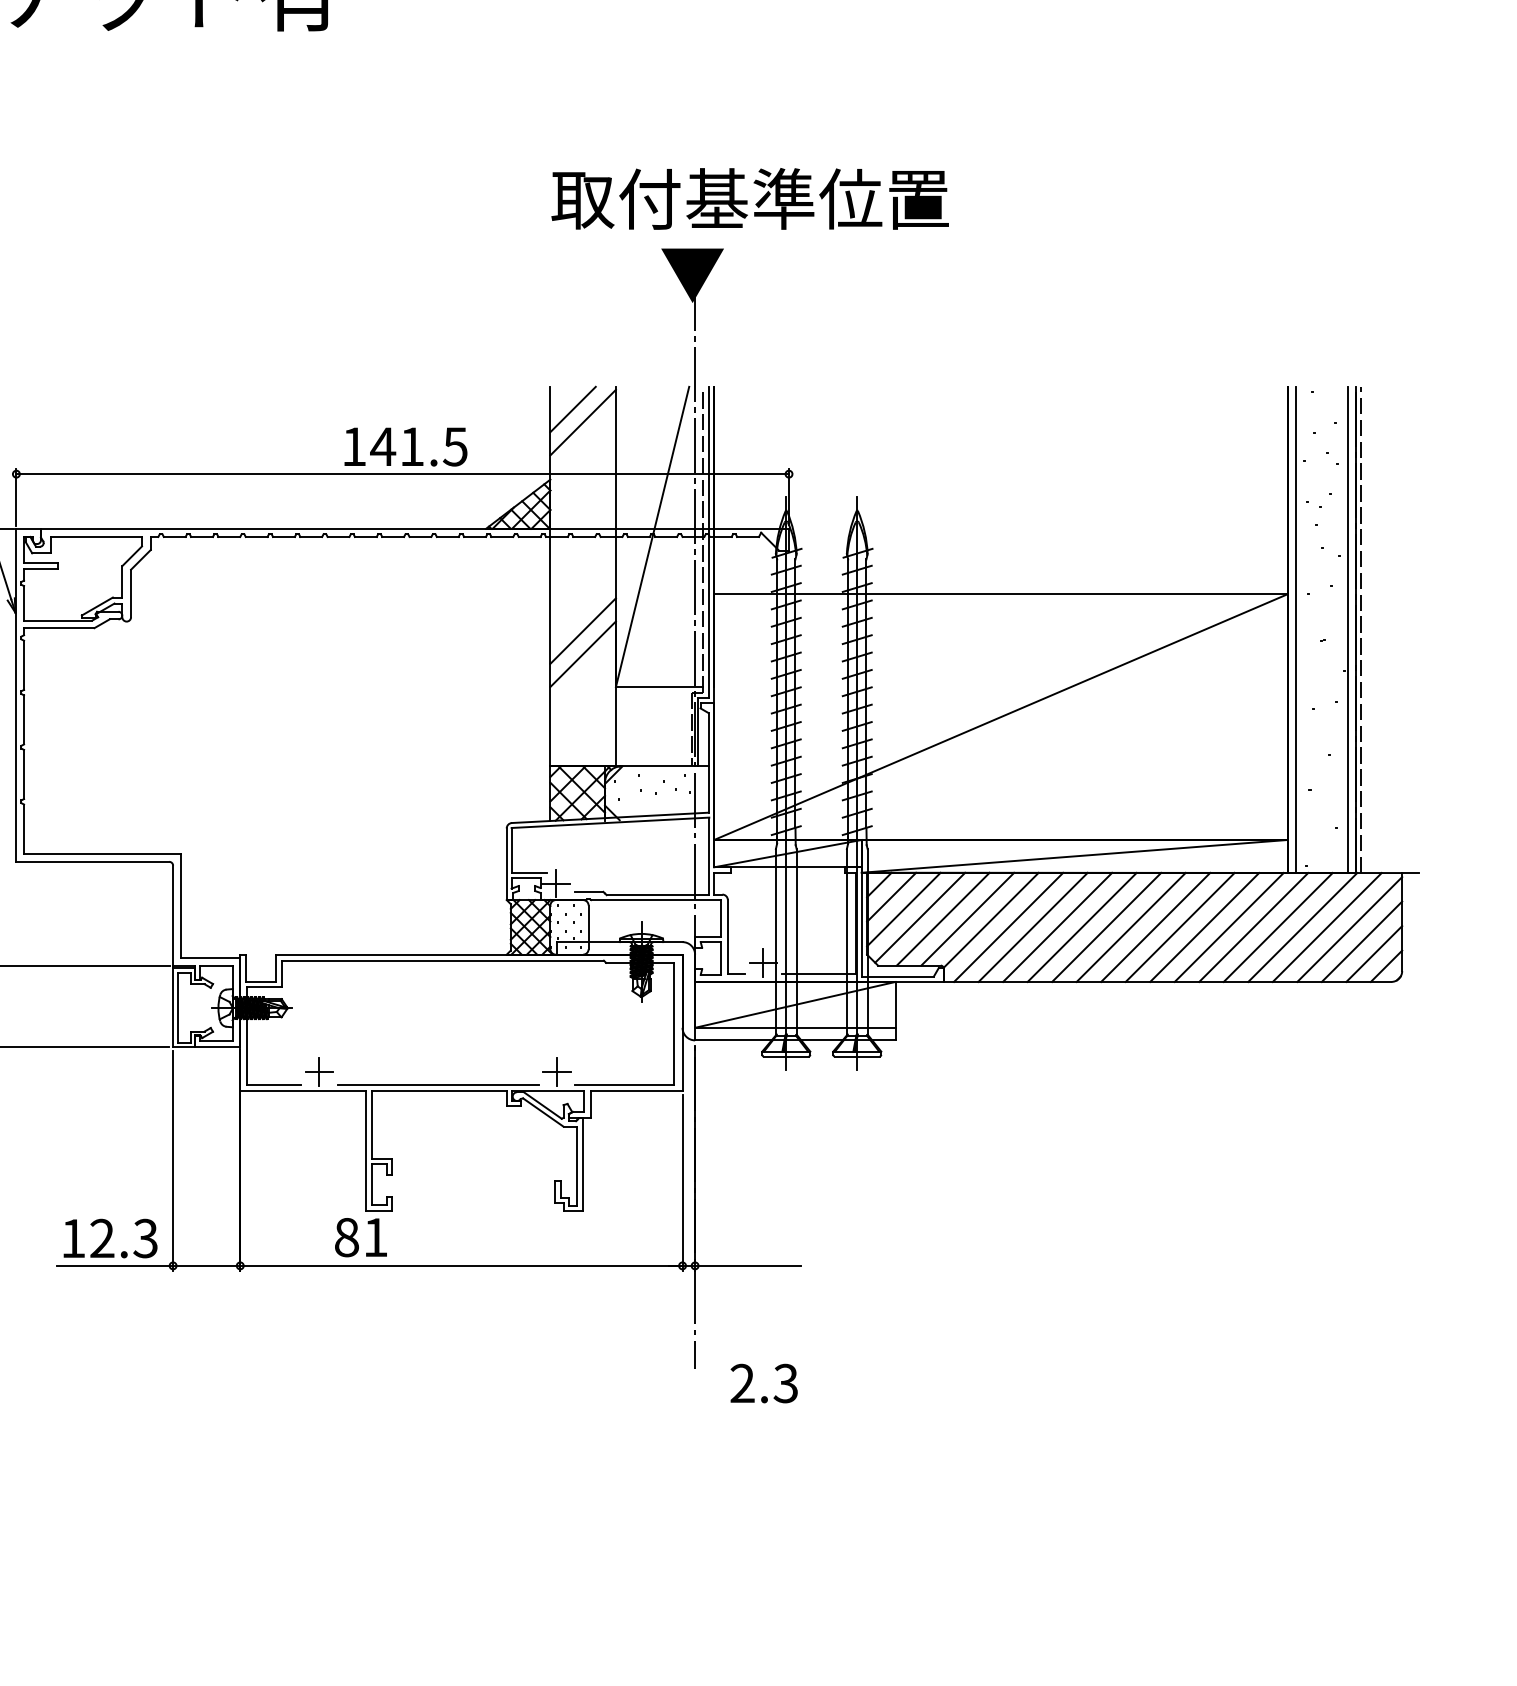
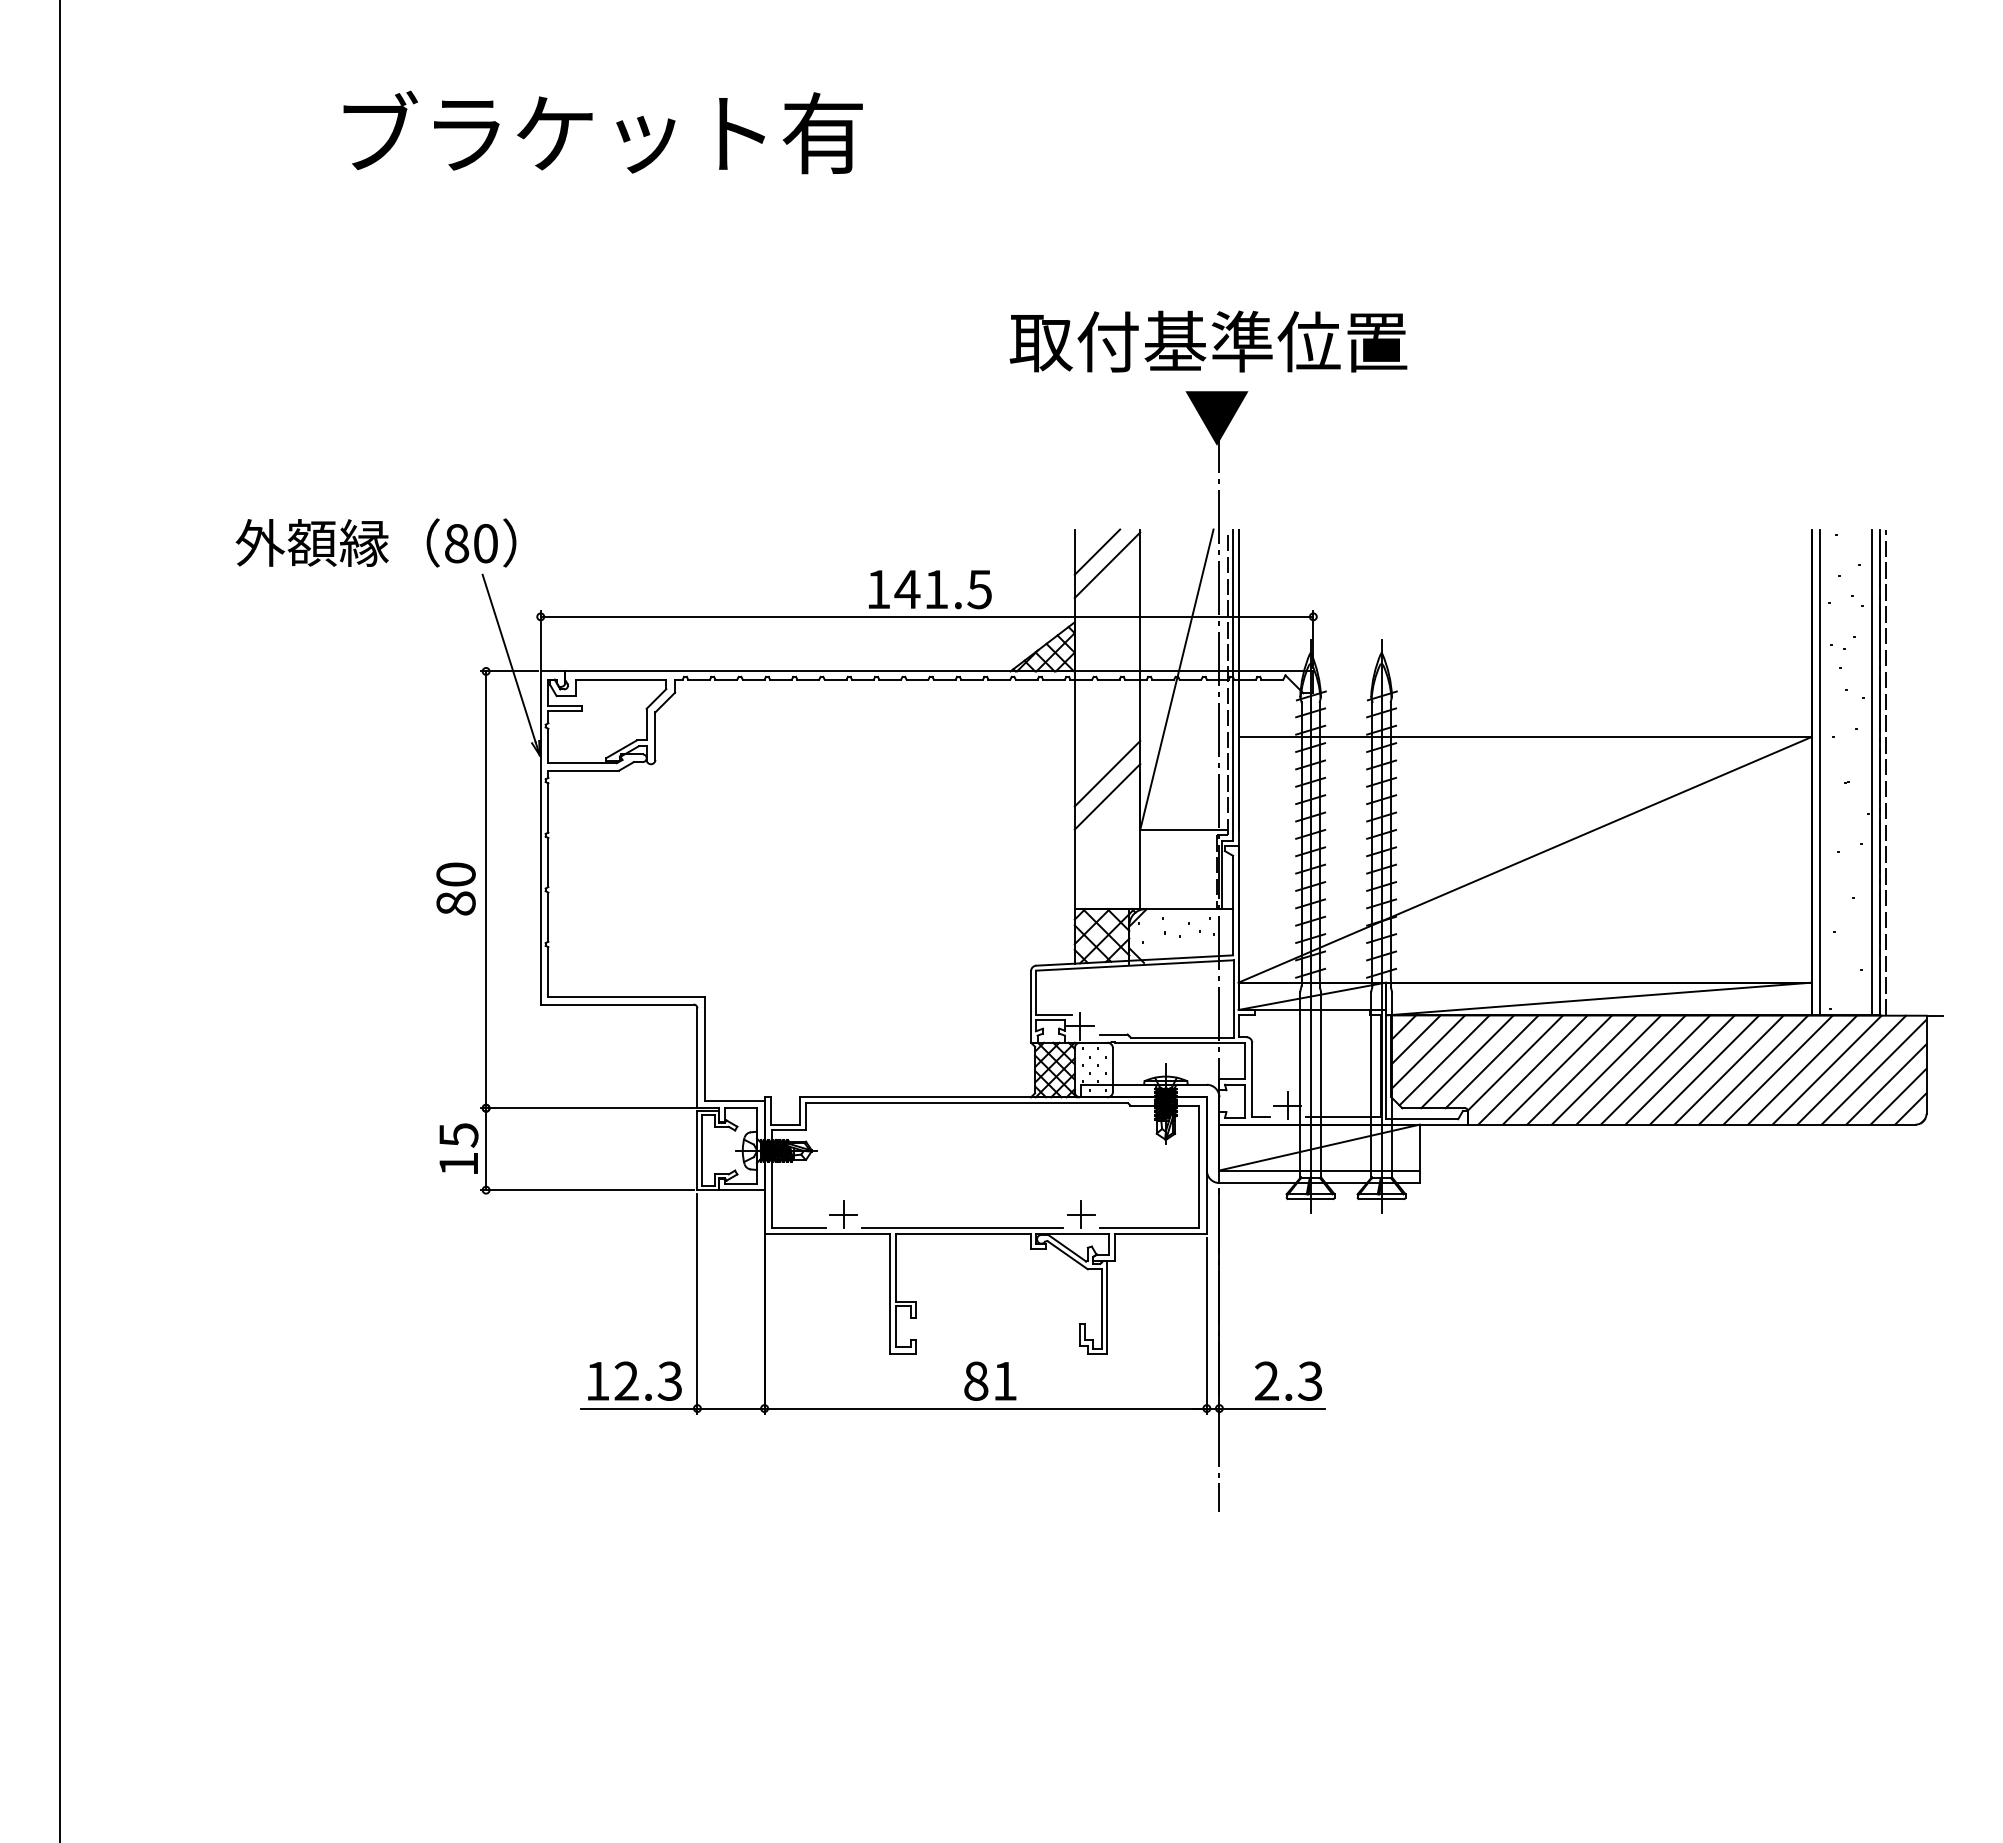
text: (750, 198) -> (1208, 341), moved
text: (361, 1236) -> (990, 1380), moved
text: (764, 1382) -> (1288, 1380), moved

